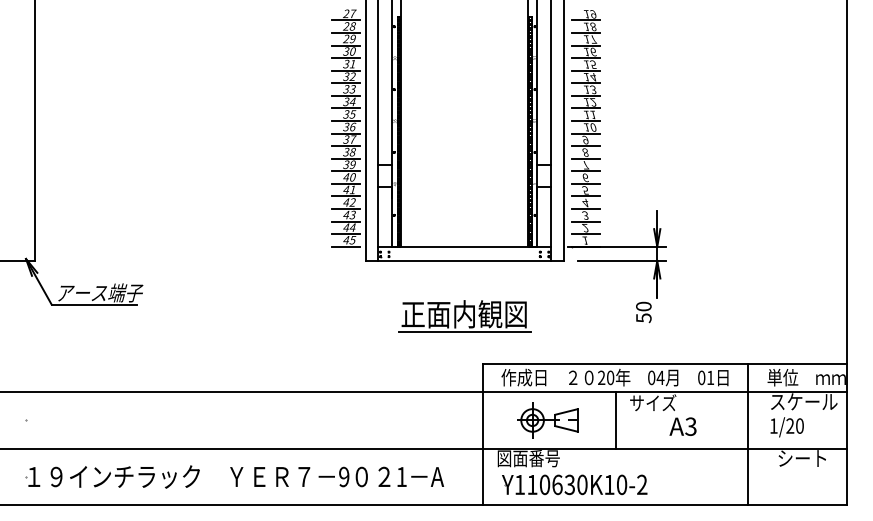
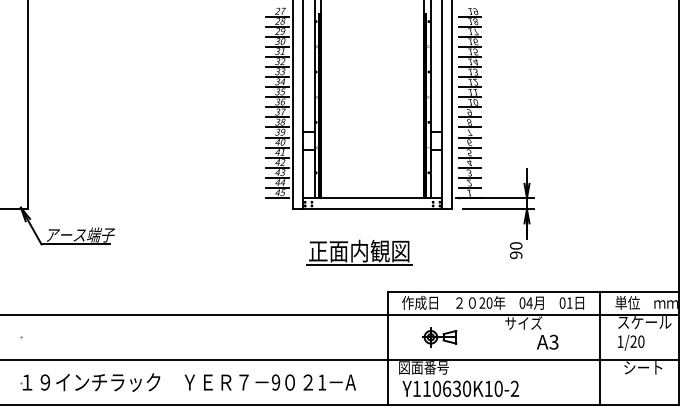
part: (464, 316) -> (359, 252), moved
text: (644, 318) -> (516, 255), 50 -> 90
line: (615, 419) -> (493, 336), removed
part: (548, 420) -> (439, 337), size x0.7

